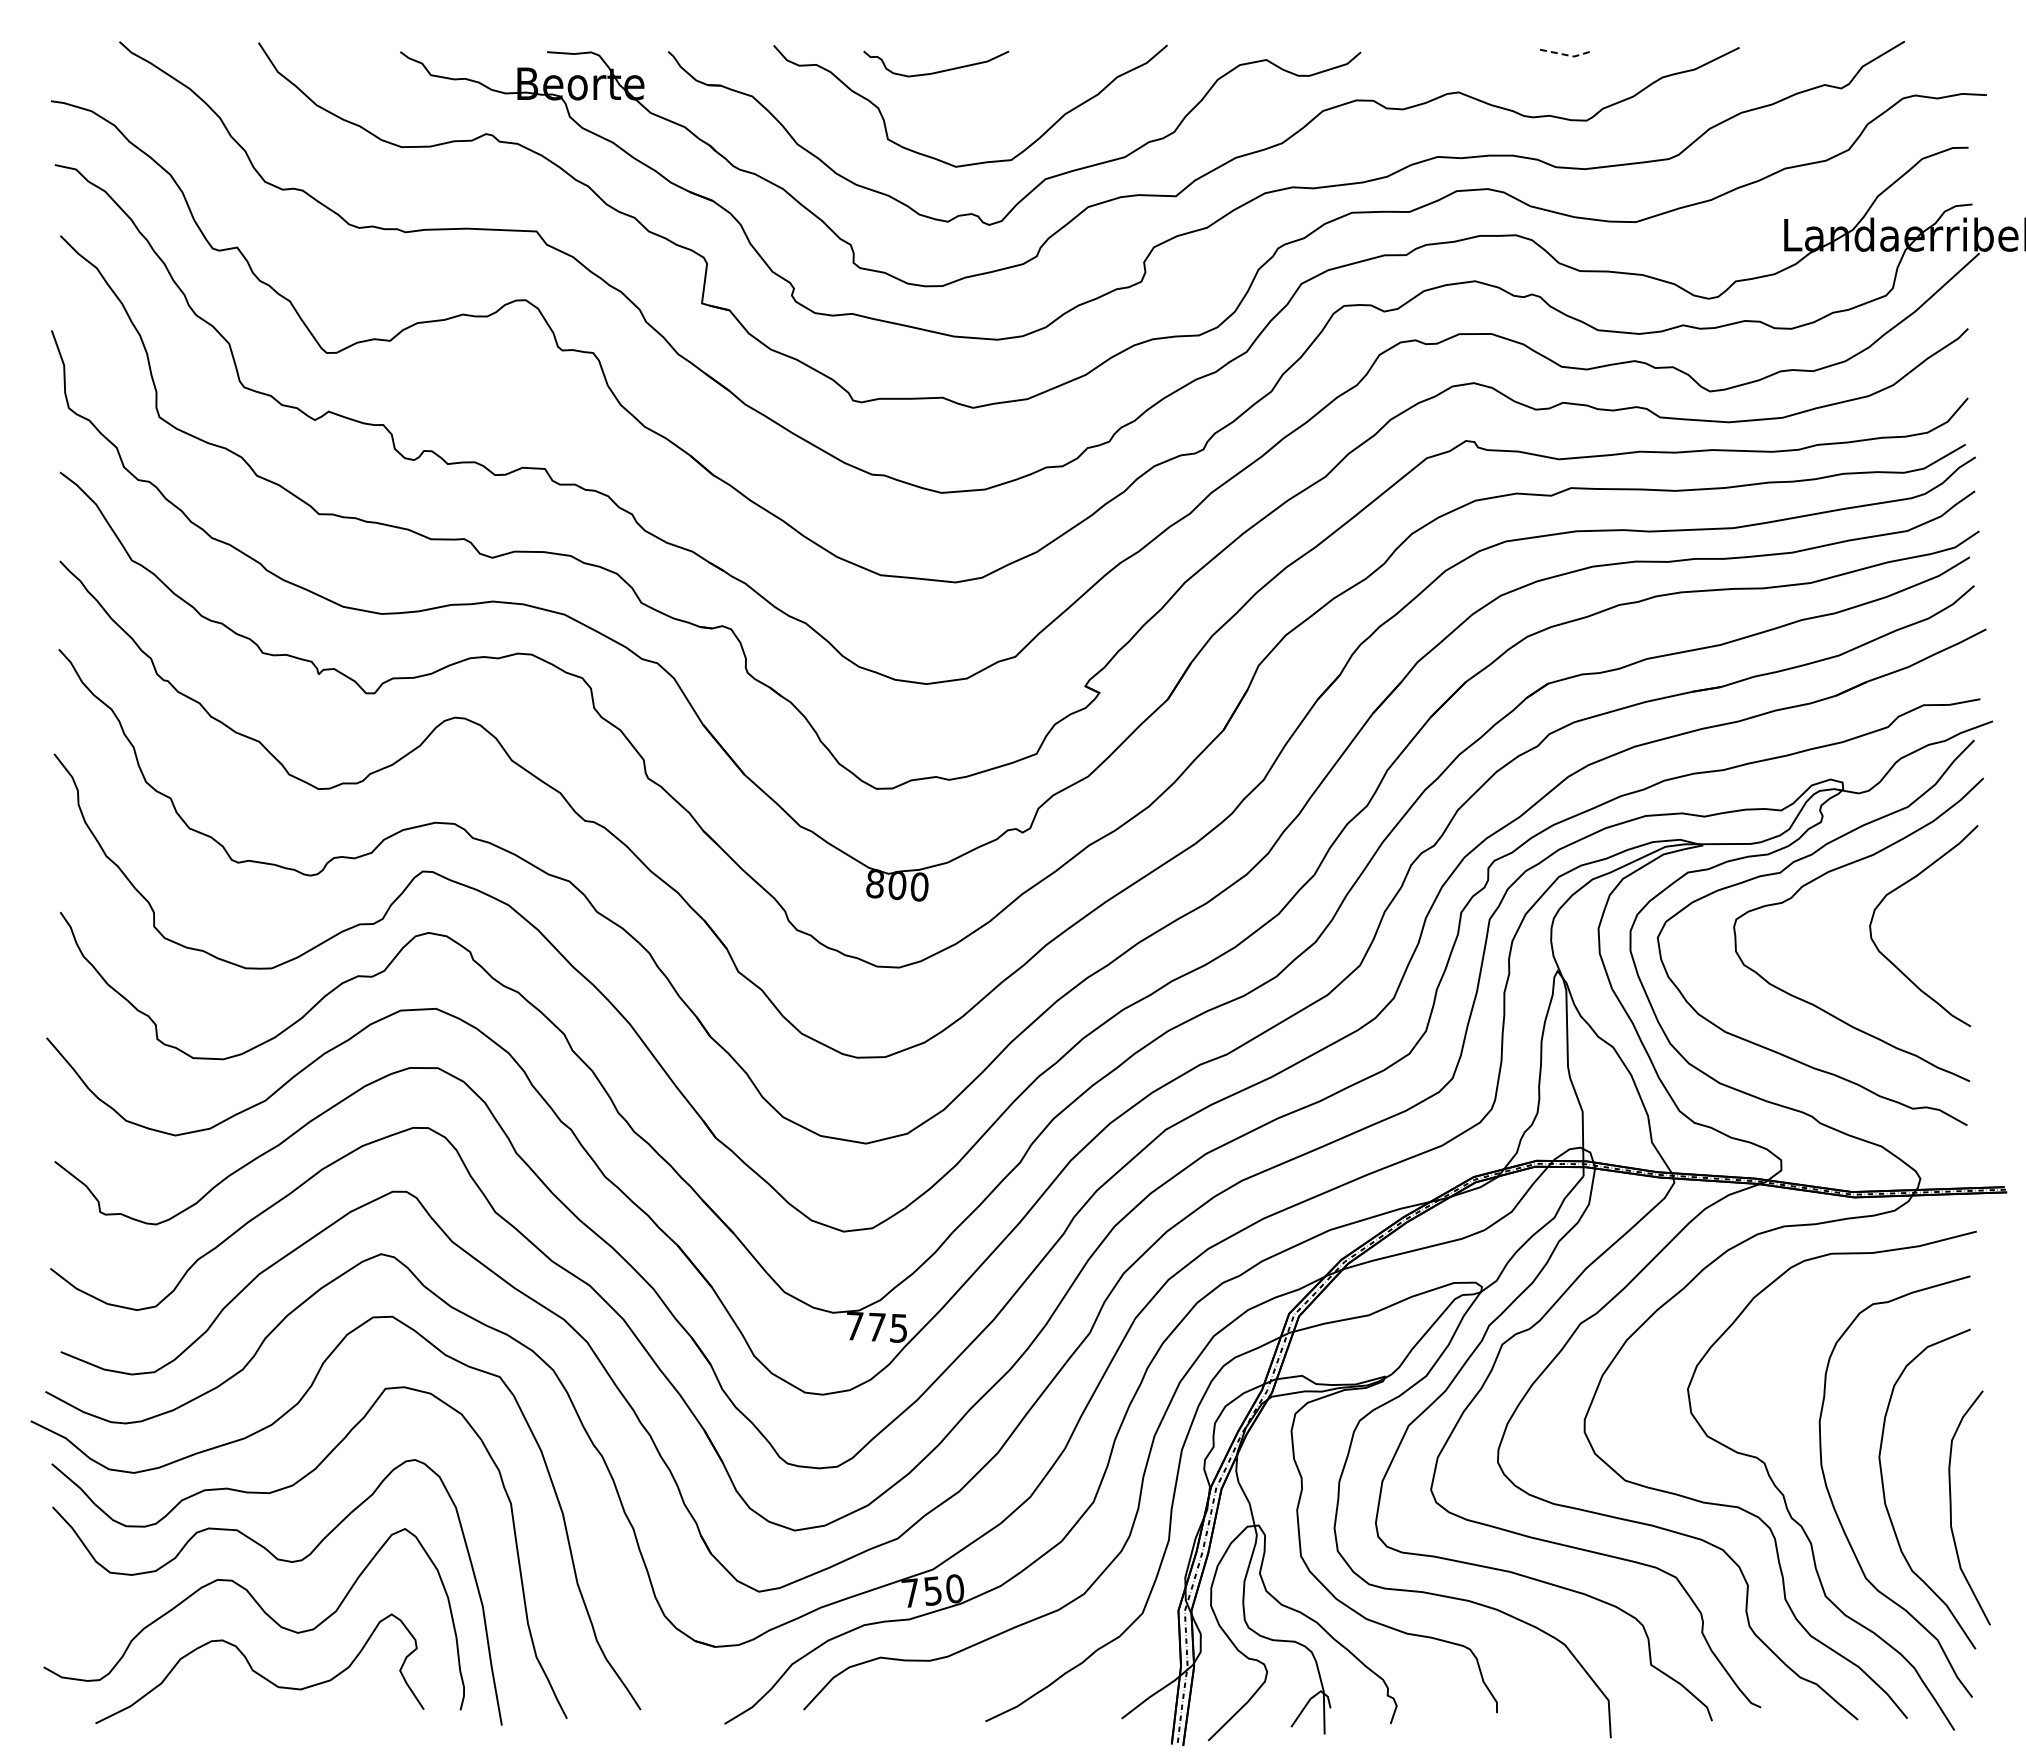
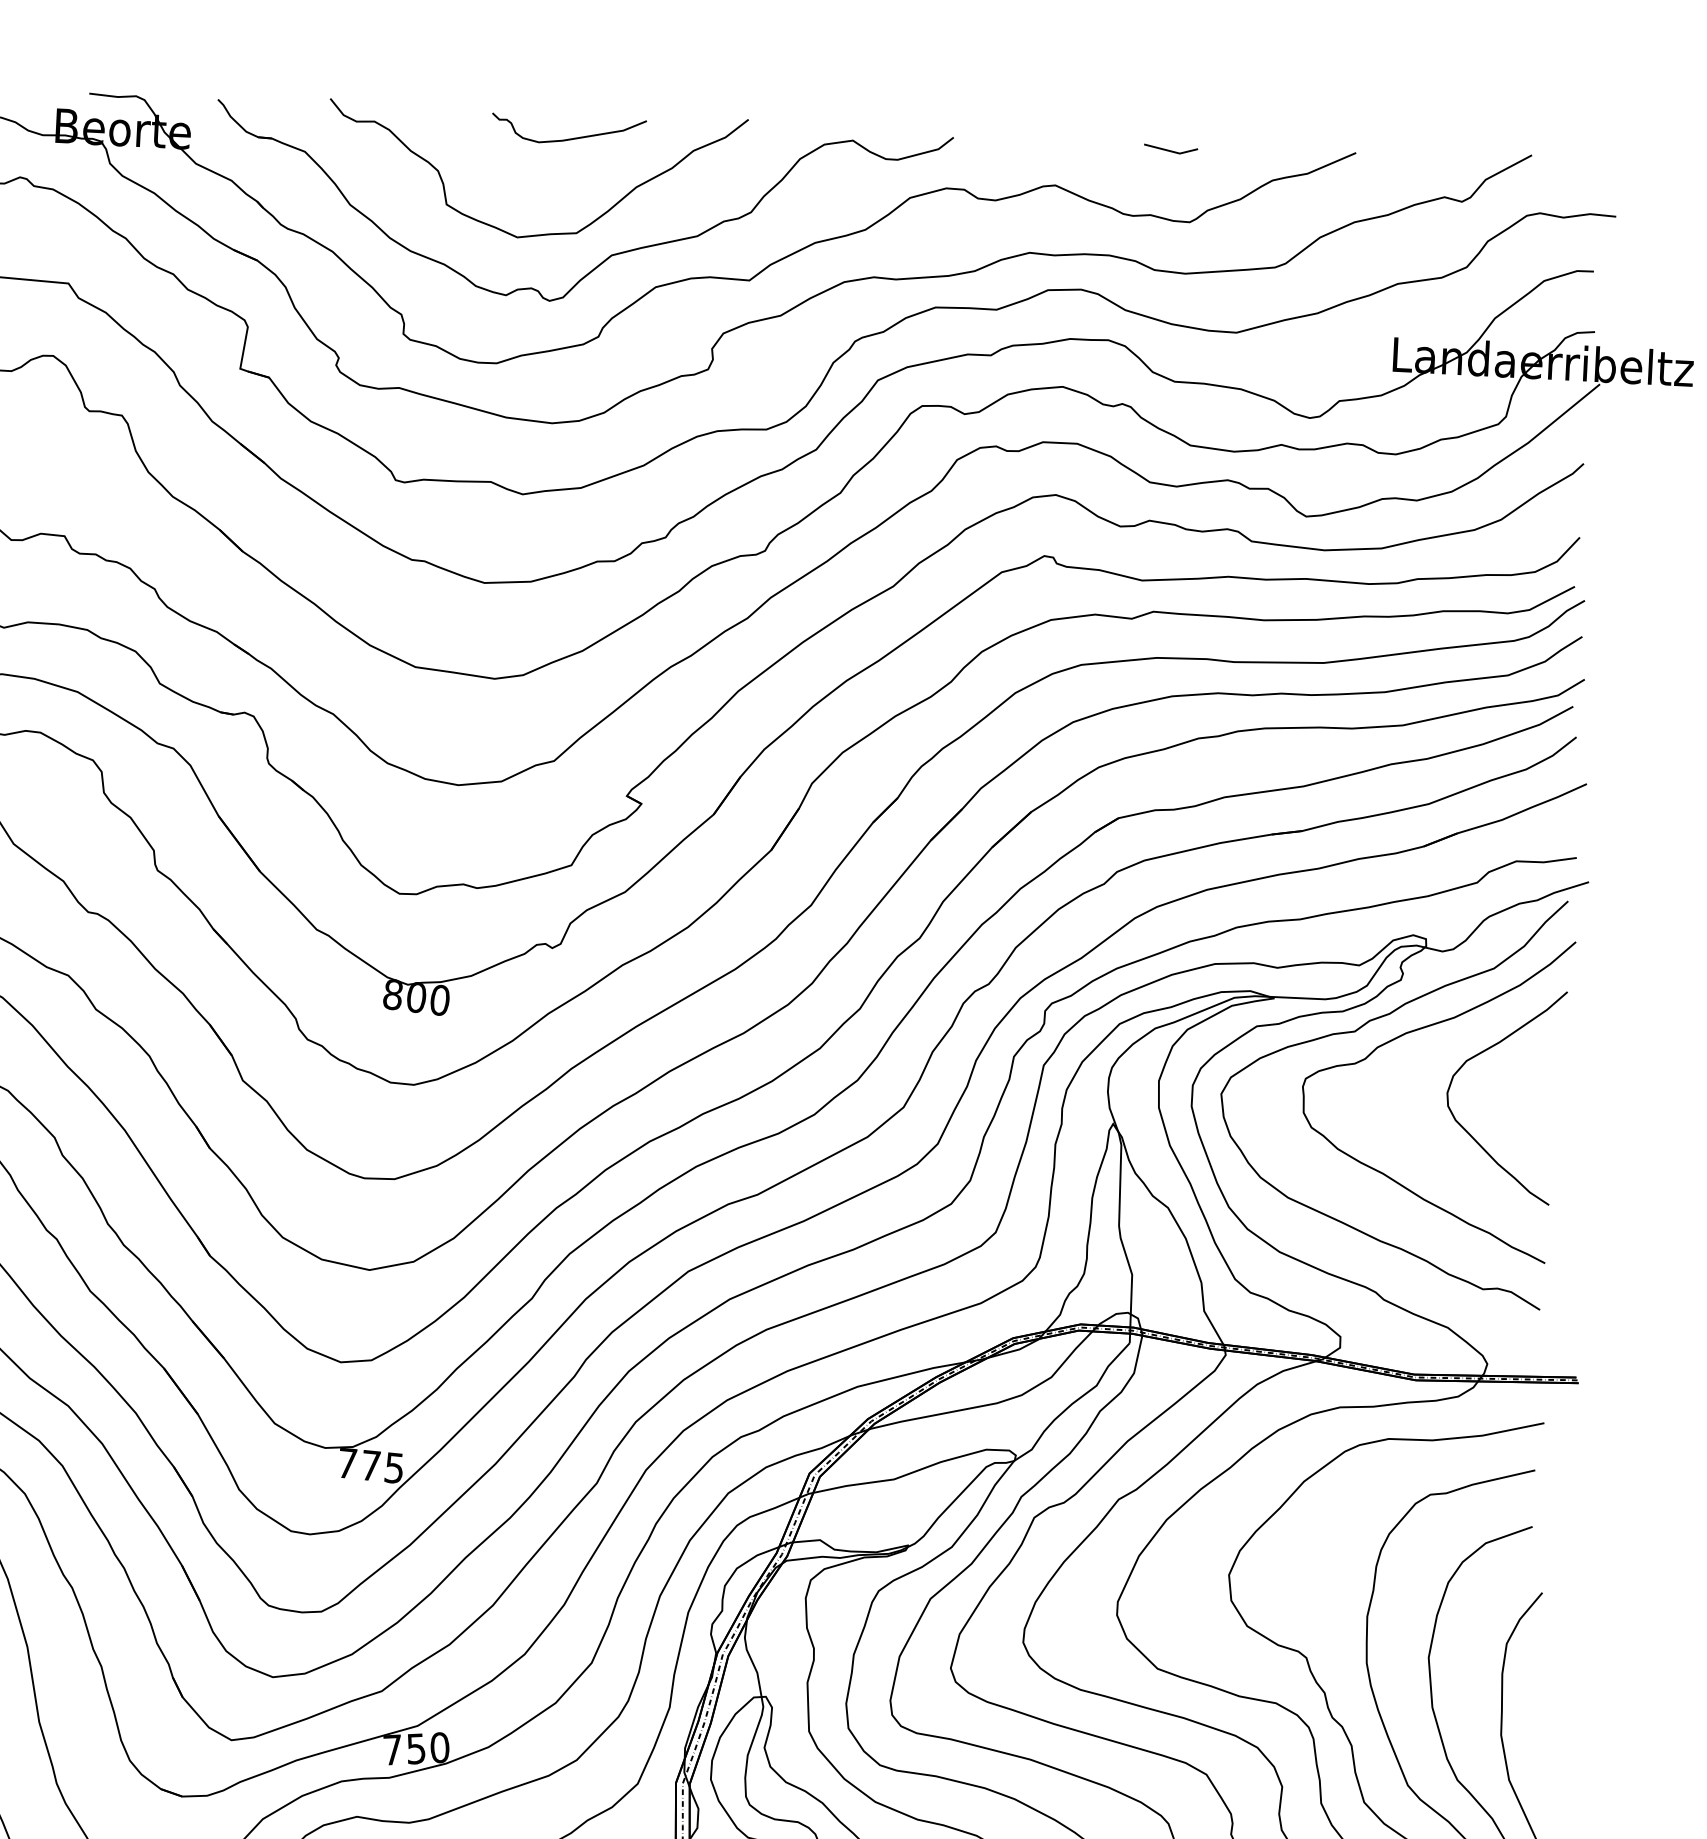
line: (1566, 55) -> (1171, 151), dashed -> solid
curve: (936, 71) -> (568, 138), moved

